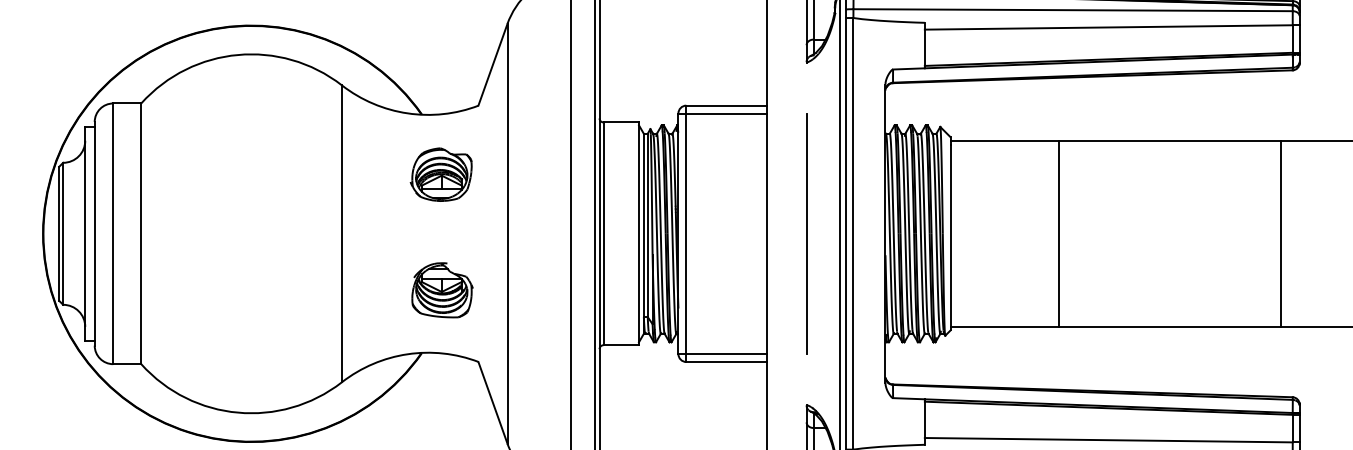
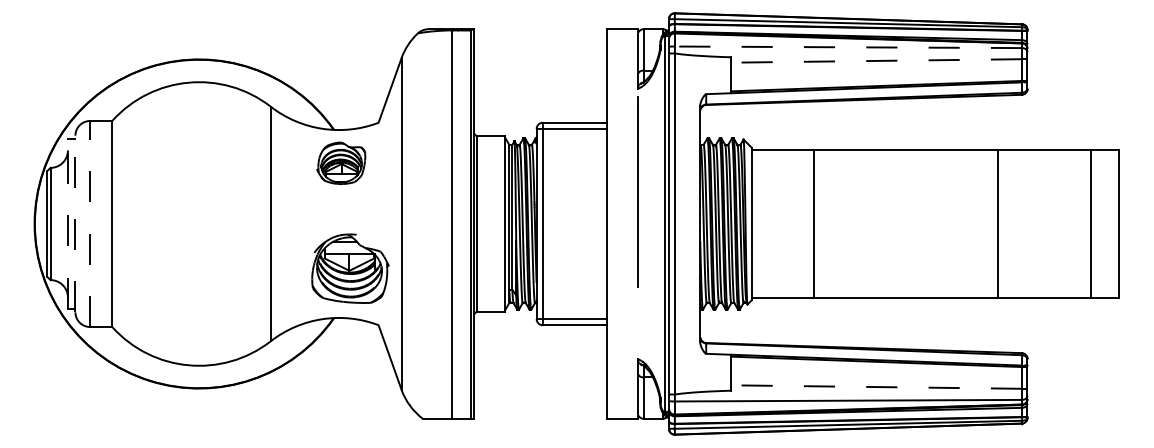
line: (1073, 10) -> (848, 47), solid -> dashed
line: (1108, 26) -> (876, 60), solid -> dashed
part: (441, 173) -> (341, 162), moved
line: (94, 233) -> (75, 223), solid -> dashed
line: (806, 233) -> (637, 191), moved
line: (1059, 233) -> (814, 223), moved
line: (1280, 233) -> (997, 223), moved
line: (84, 234) -> (67, 224), solid -> dashed
line: (113, 234) -> (90, 224), solid -> dashed
part: (441, 290) -> (349, 268), size x1.6
line: (1108, 440) -> (876, 387), solid -> dashed

